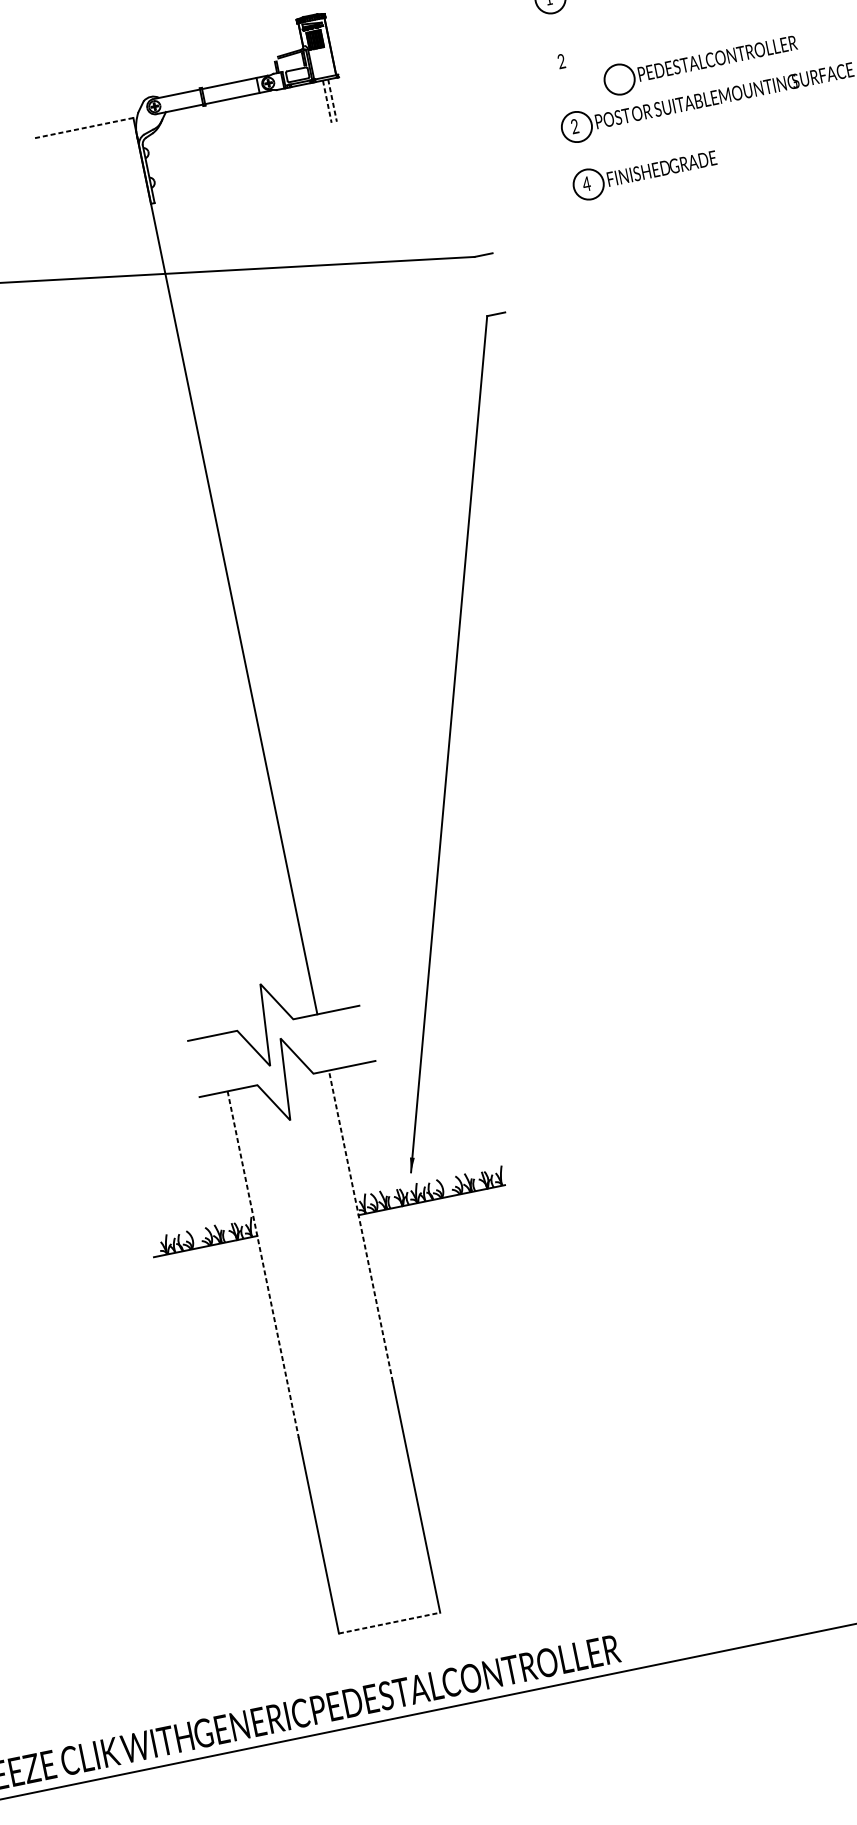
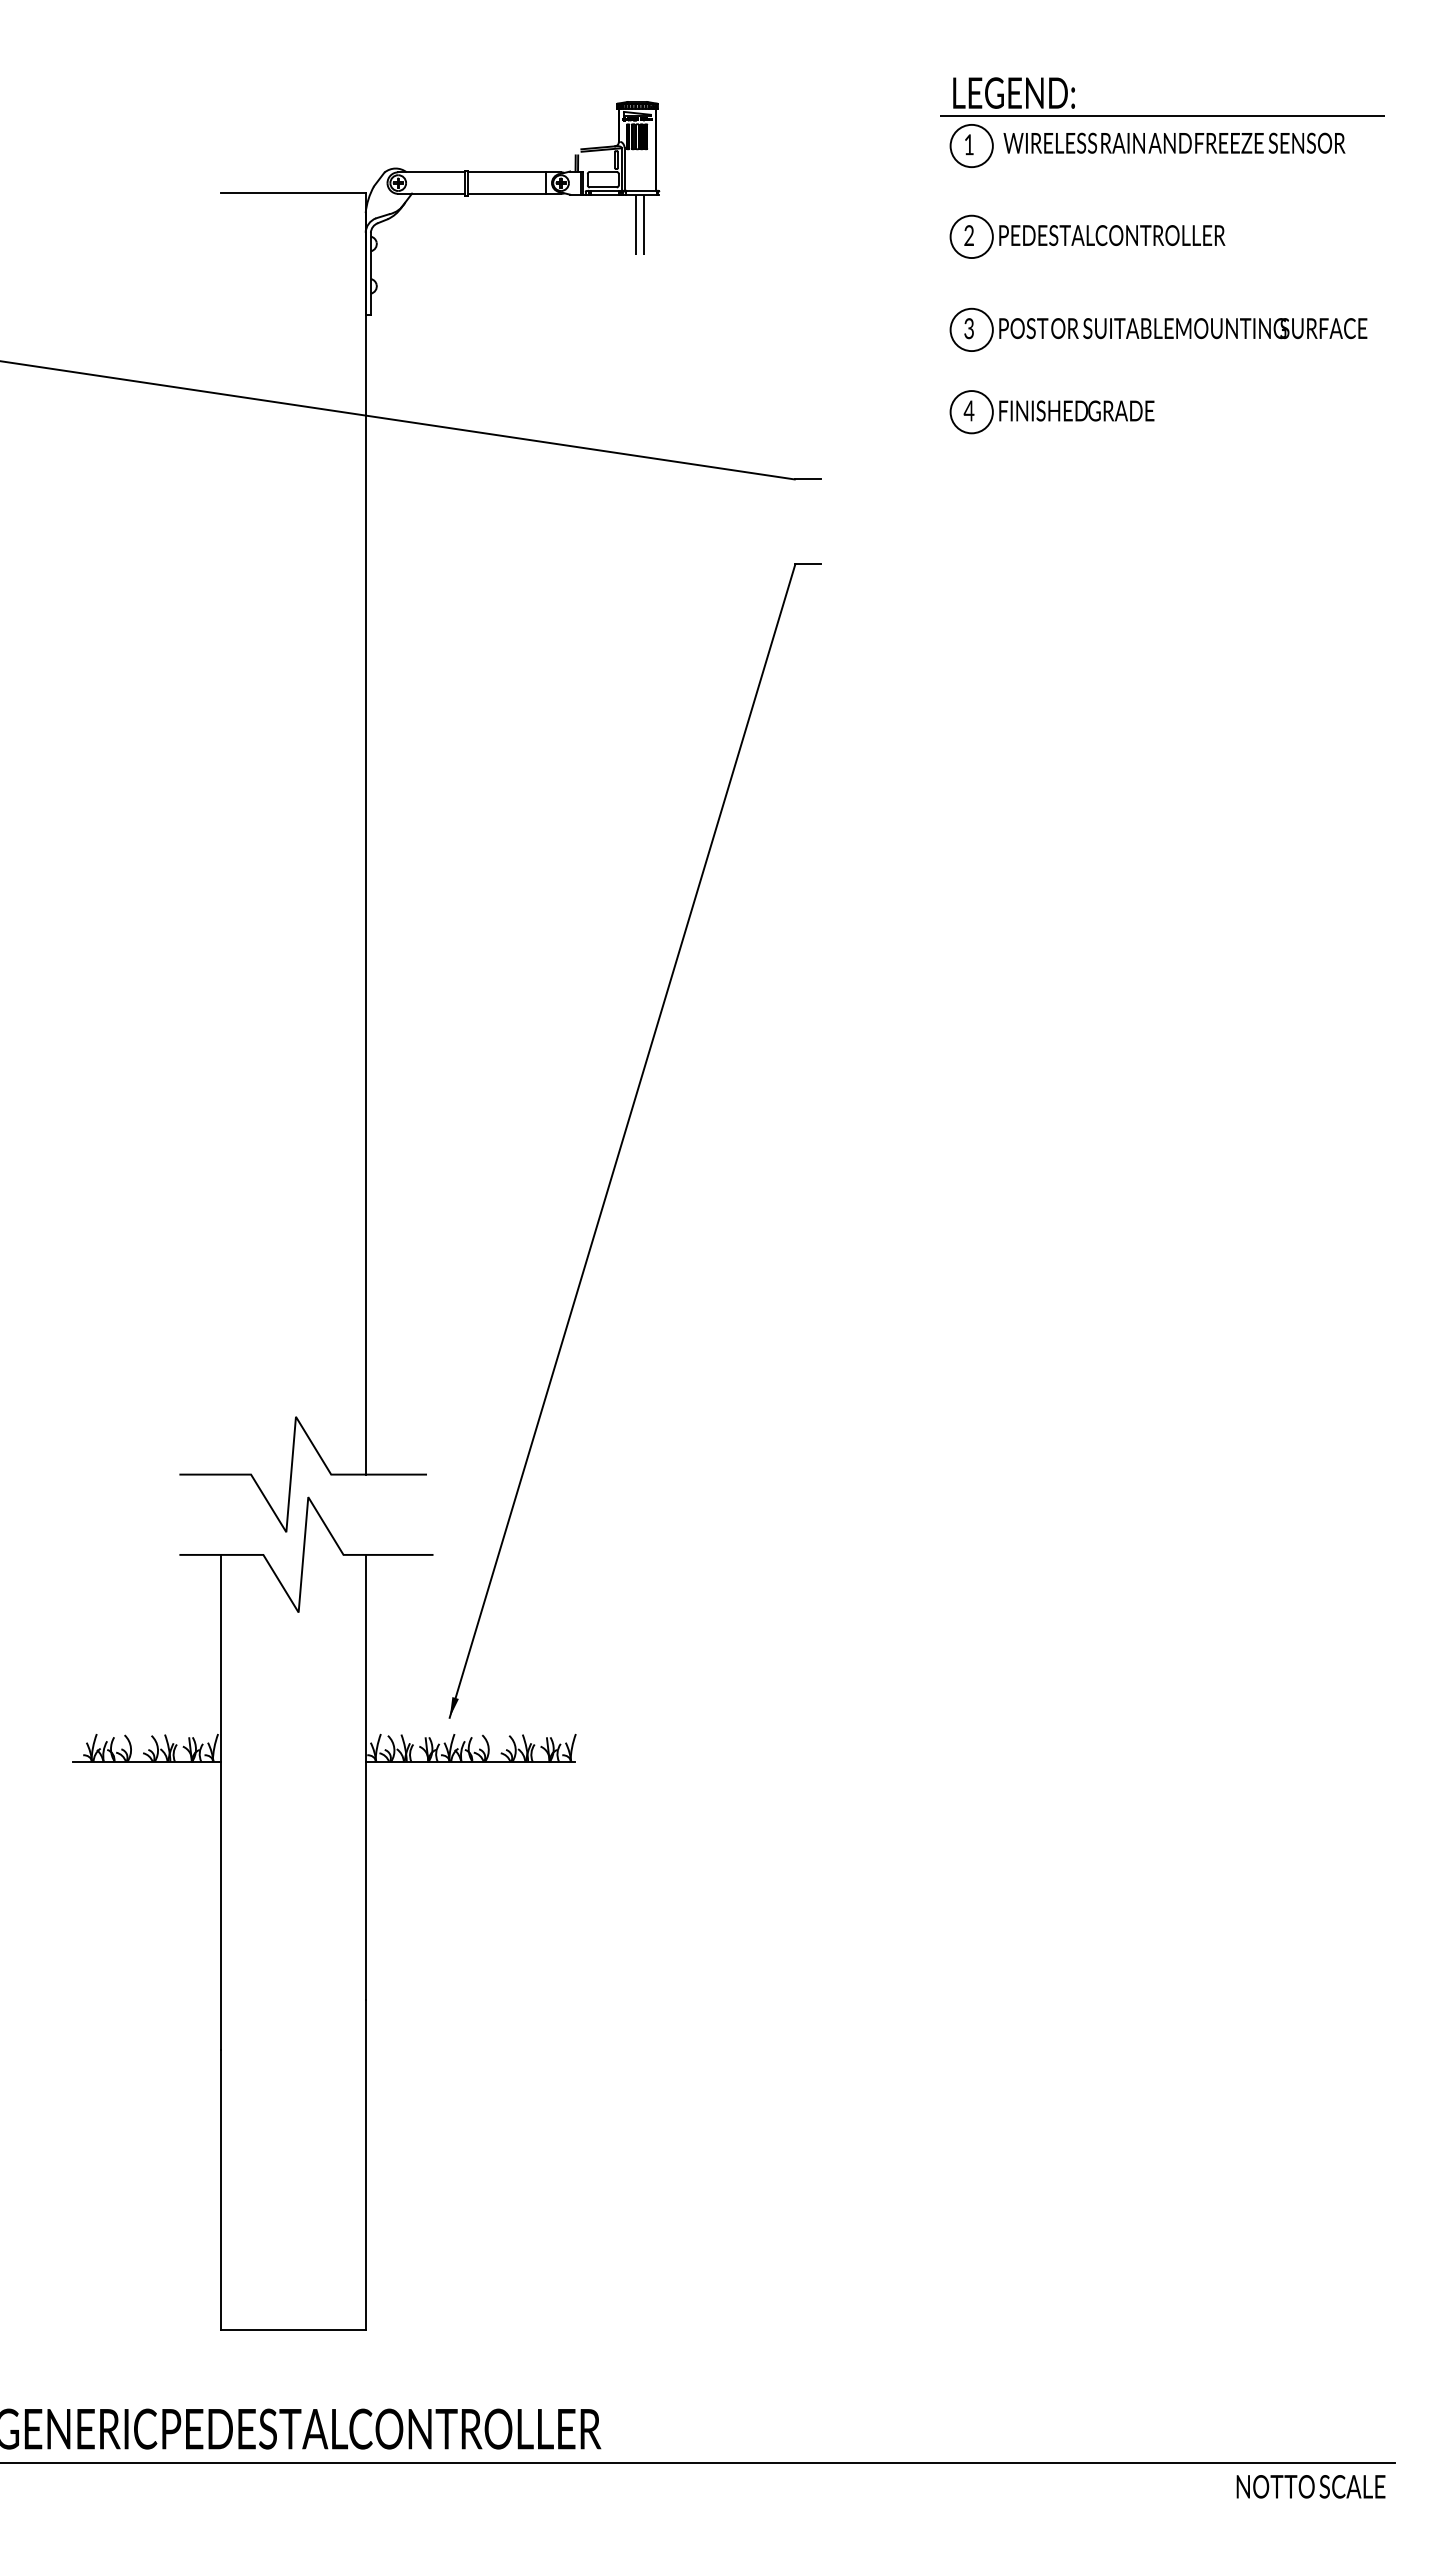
part: (700, 62) -> (1087, 236), moved
line: (332, 101) -> (643, 225), dashed -> solid
line: (327, 102) -> (636, 225), dashed -> solid
line: (82, 128) -> (292, 192), dashed -> solid
text: (574, 128) -> (968, 331), 2 -> 3
line: (360, 1226) -> (365, 1777), dashed -> solid
line: (262, 1264) -> (220, 1802), dashed -> solid
line: (389, 1623) -> (293, 2330), dashed -> solid

